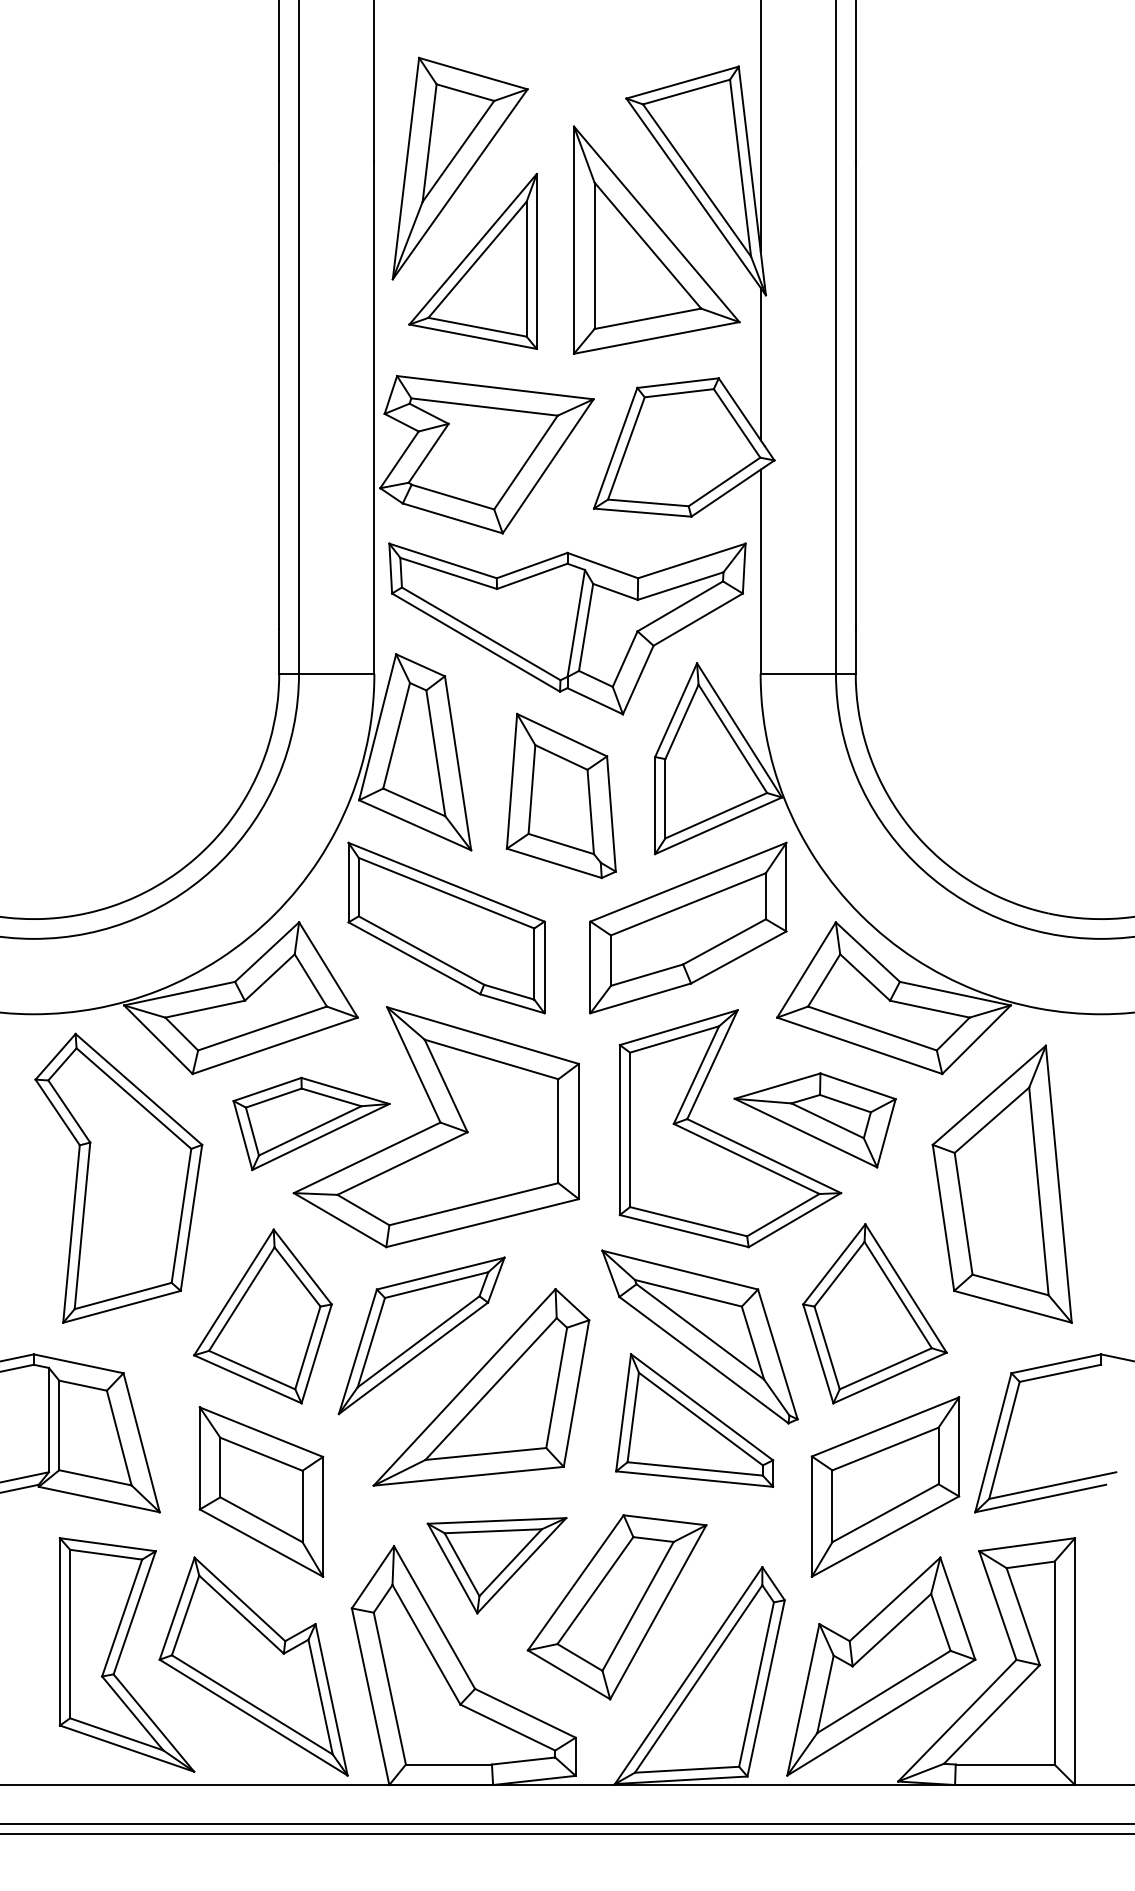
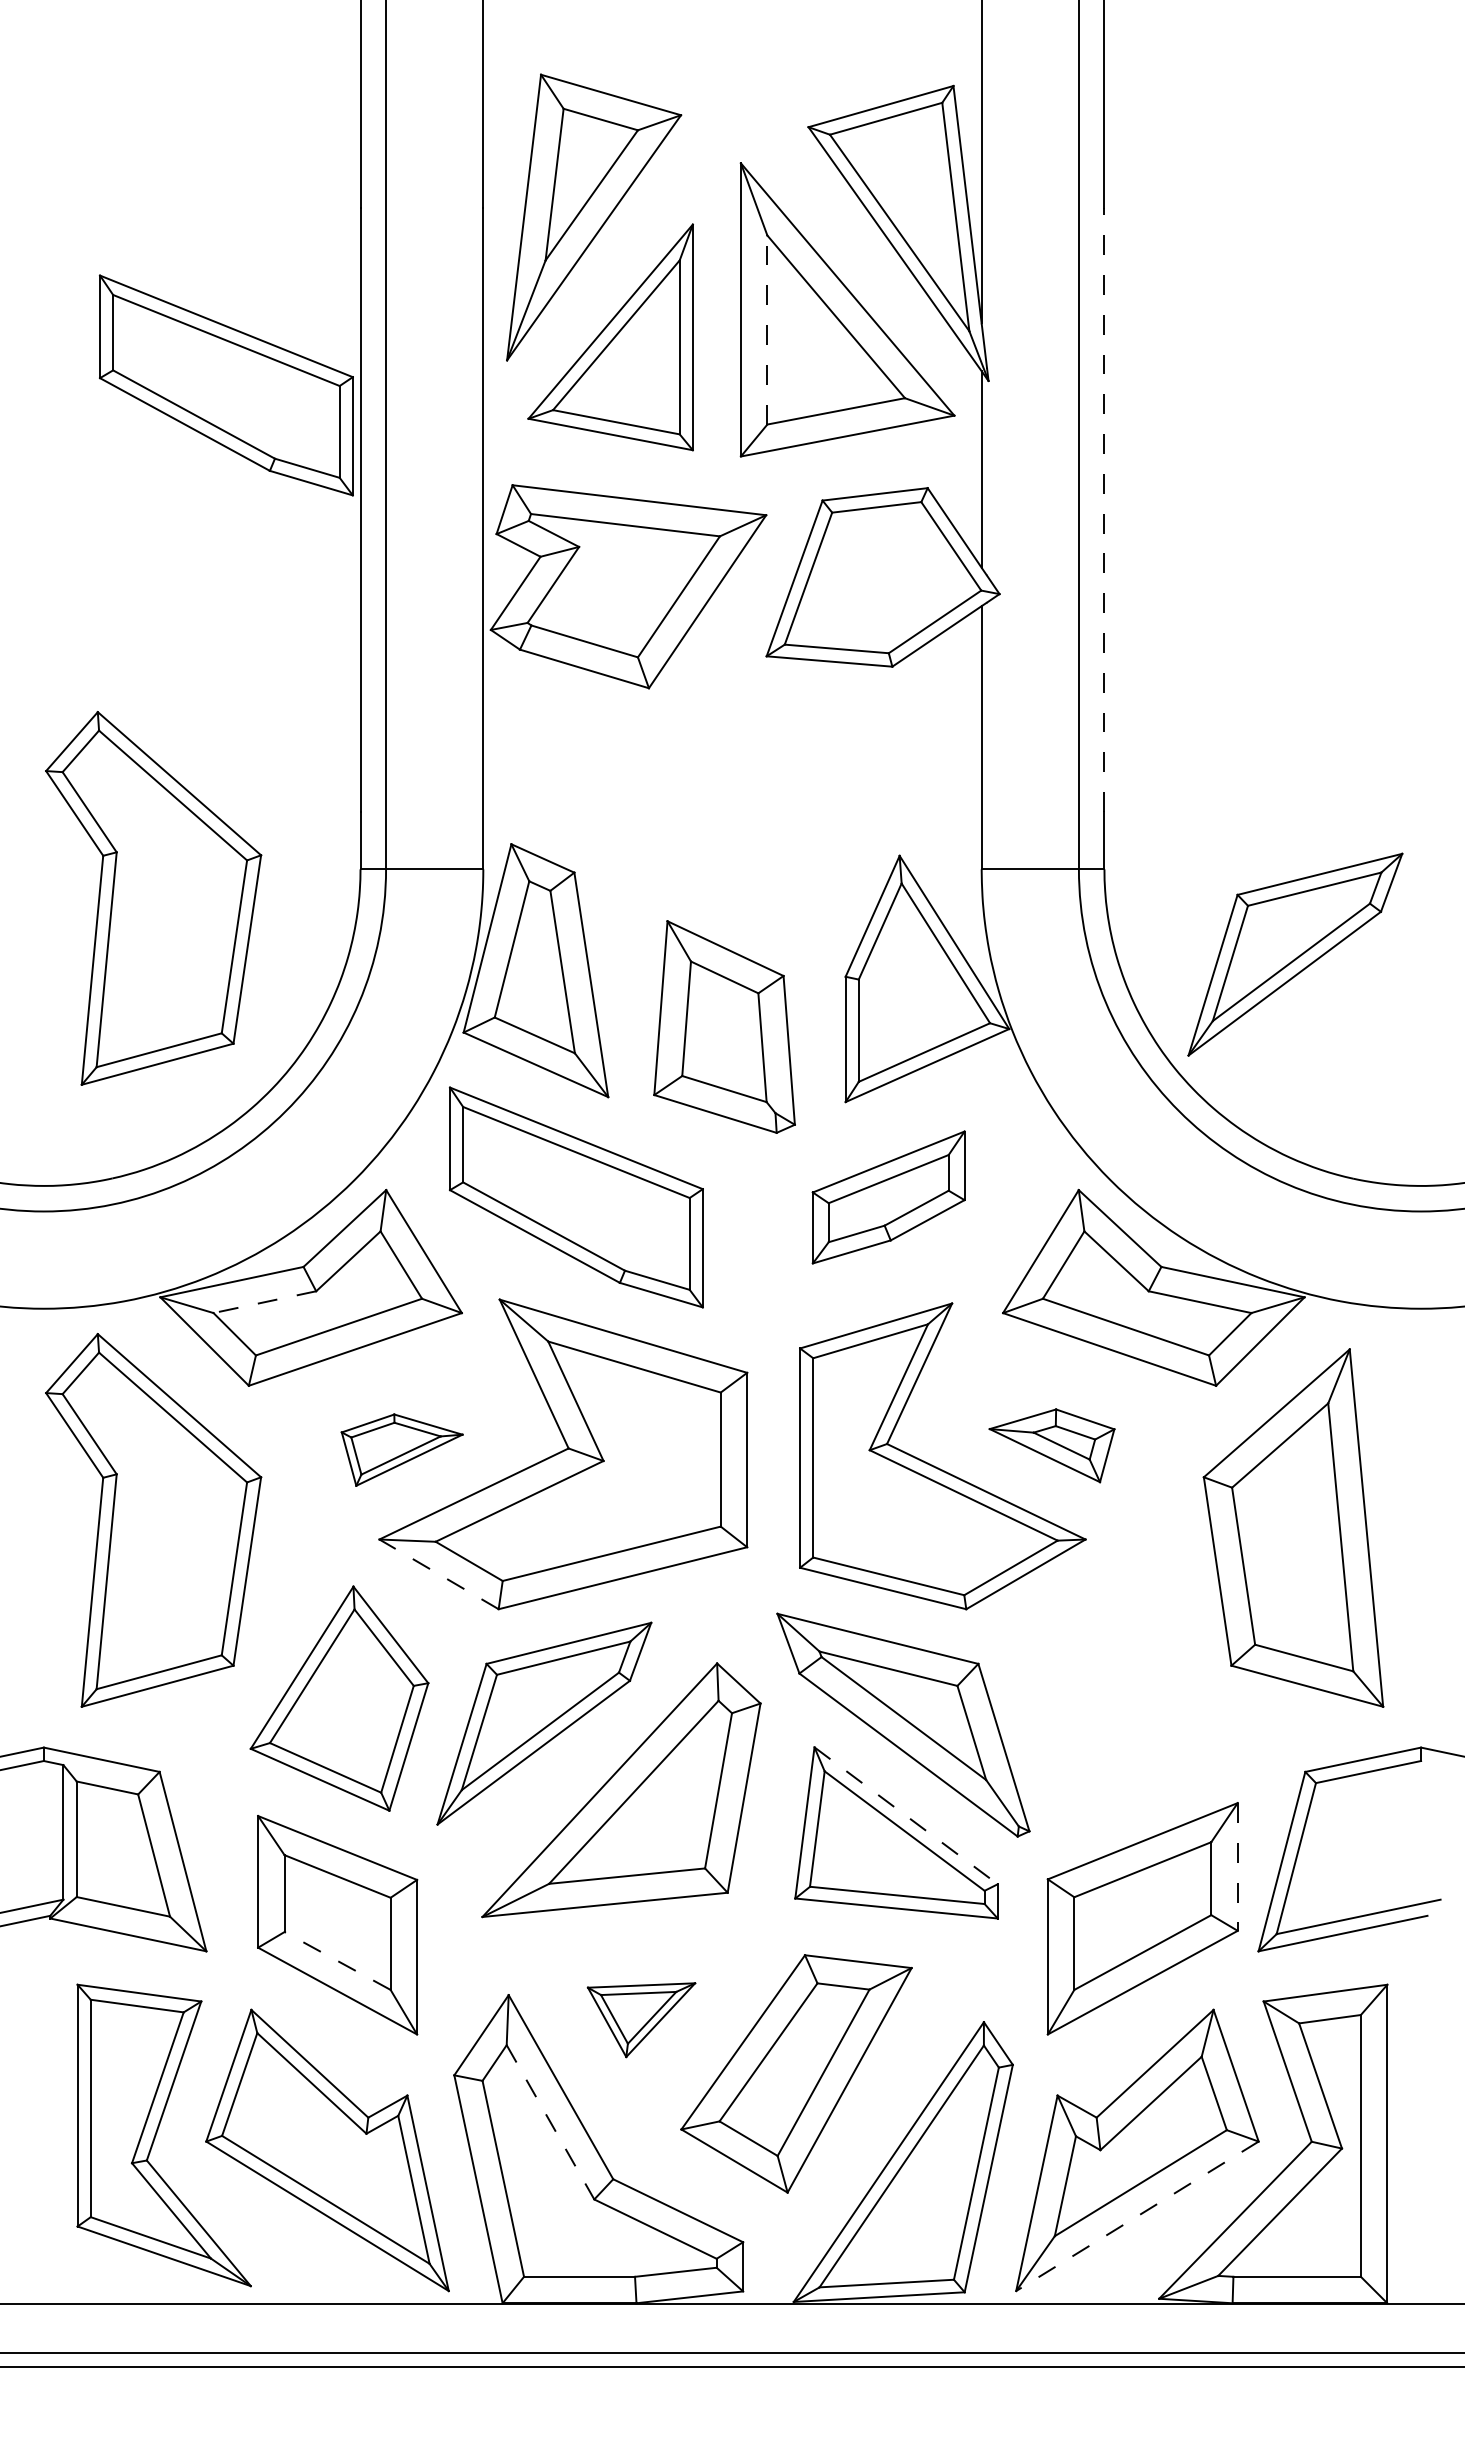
line: (594, 256) -> (767, 330), solid -> dashed
part: (175, 298) -> (226, 385), added
line: (855, 395) -> (1104, 510), solid -> dashed
part: (567, 628) -> (732, 811), removed
part: (118, 696) -> (153, 898), added
part: (1003, 739) -> (1295, 954), added
part: (688, 928) -> (888, 1197), size x0.6
line: (204, 1009) -> (264, 1302), solid -> dashed
part: (814, 1120) -> (1051, 1445), size x0.6
part: (310, 1123) -> (401, 1449), size x0.6
line: (339, 1220) -> (438, 1574), solid -> dashed
part: (874, 1313) -> (1128, 1694), removed
line: (702, 1407) -> (906, 1816), solid -> dashed
line: (958, 1446) -> (1237, 1866), solid -> dashed
line: (261, 1519) -> (337, 1960), solid -> dashed
part: (496, 1565) -> (641, 2019), size x0.6
line: (426, 1644) -> (550, 2122), solid -> dashed
line: (881, 1717) -> (1137, 2216), solid -> dashed

